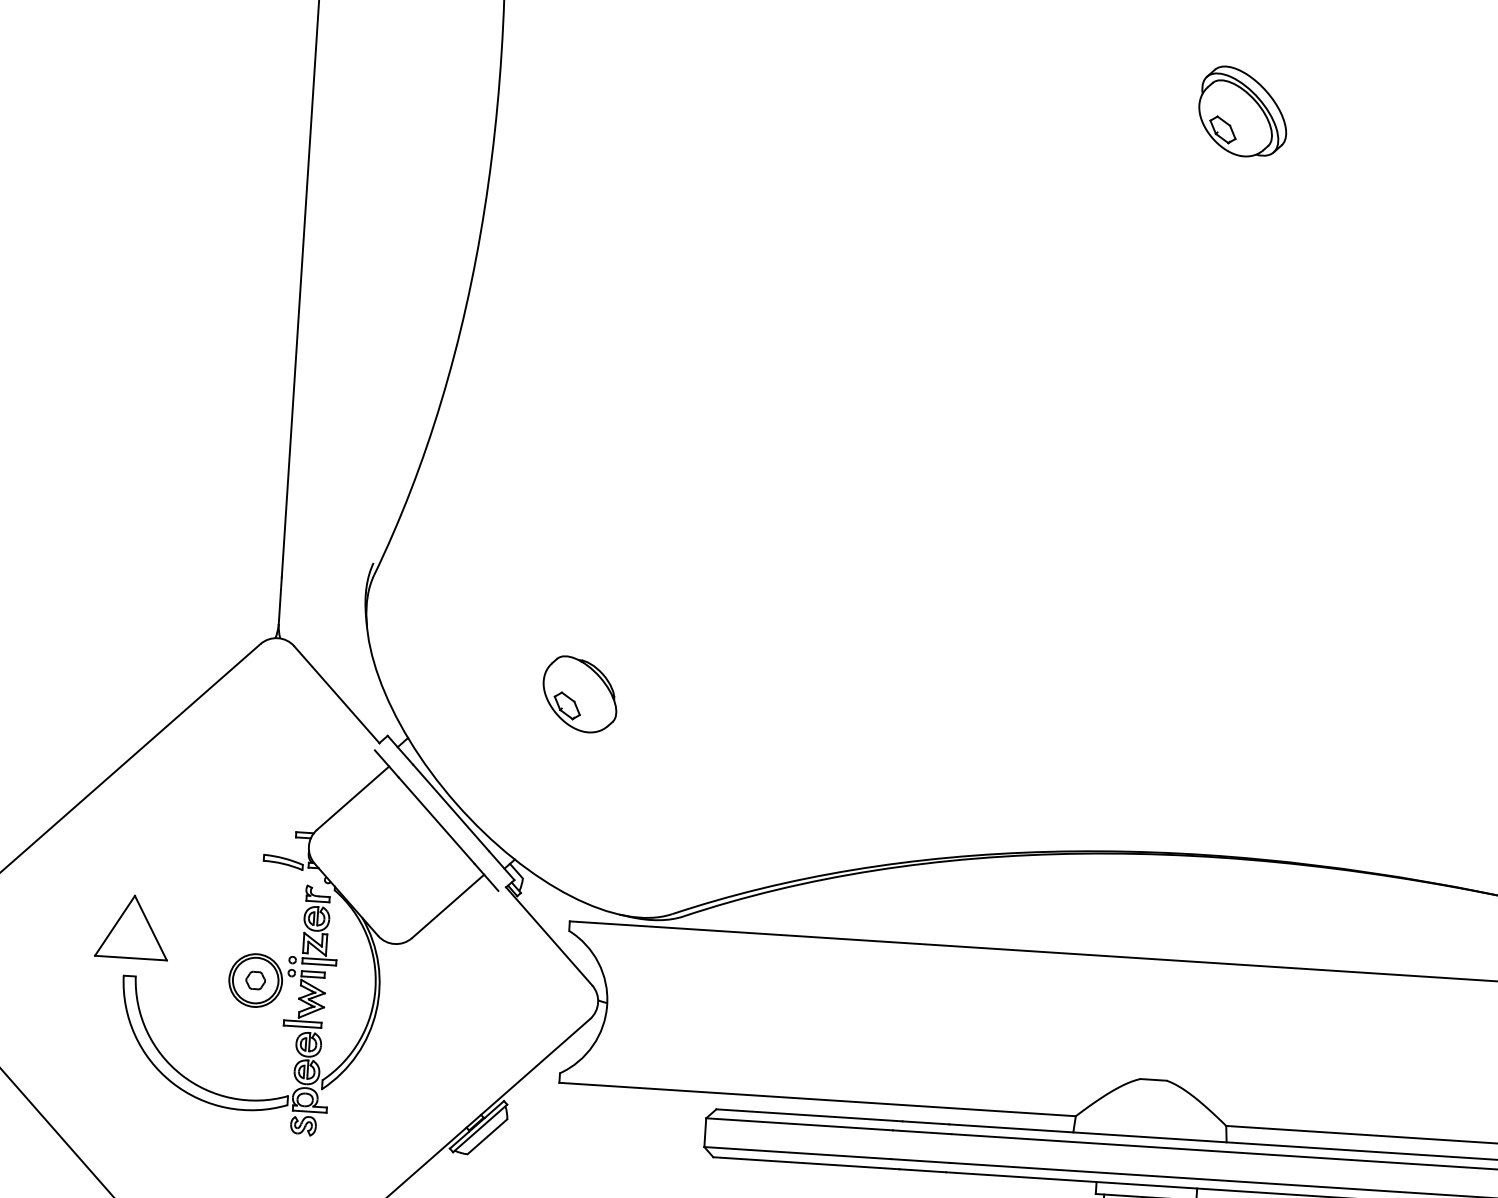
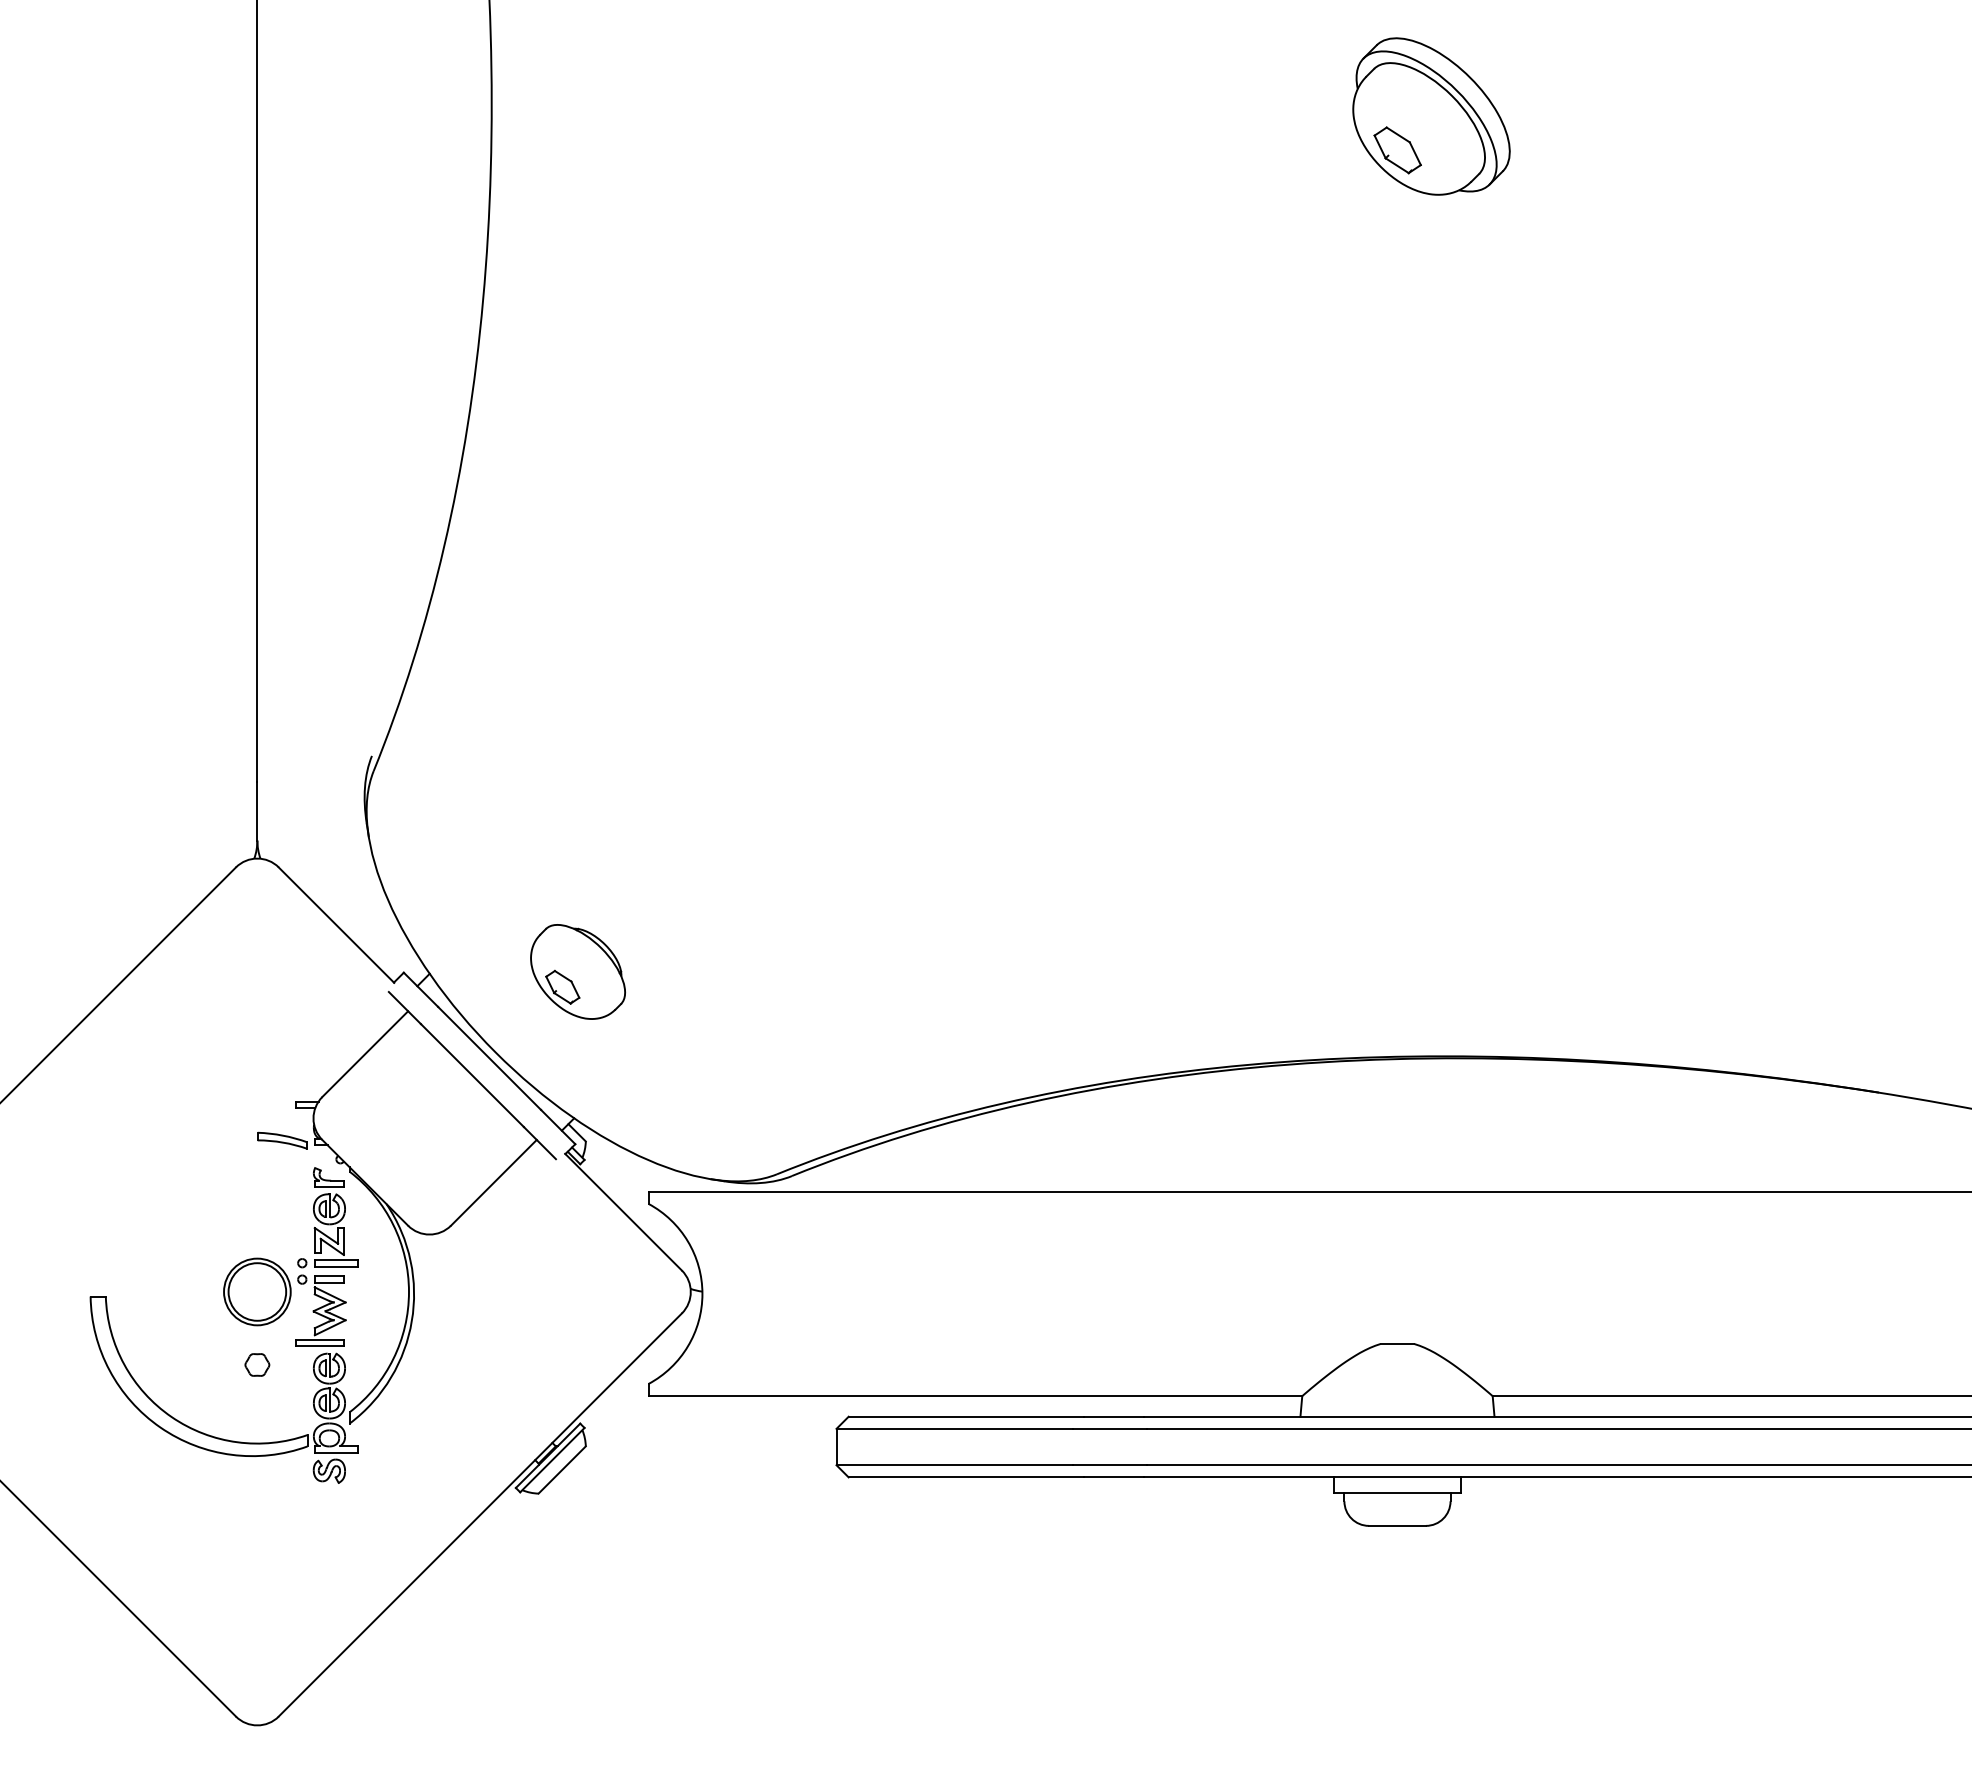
part: (1243, 111) -> (1431, 116), size x1.4
part: (579, 694) -> (577, 971), moved
part: (132, 927) -> (97, 1234), removed
part: (255, 980) -> (257, 1364), moved

